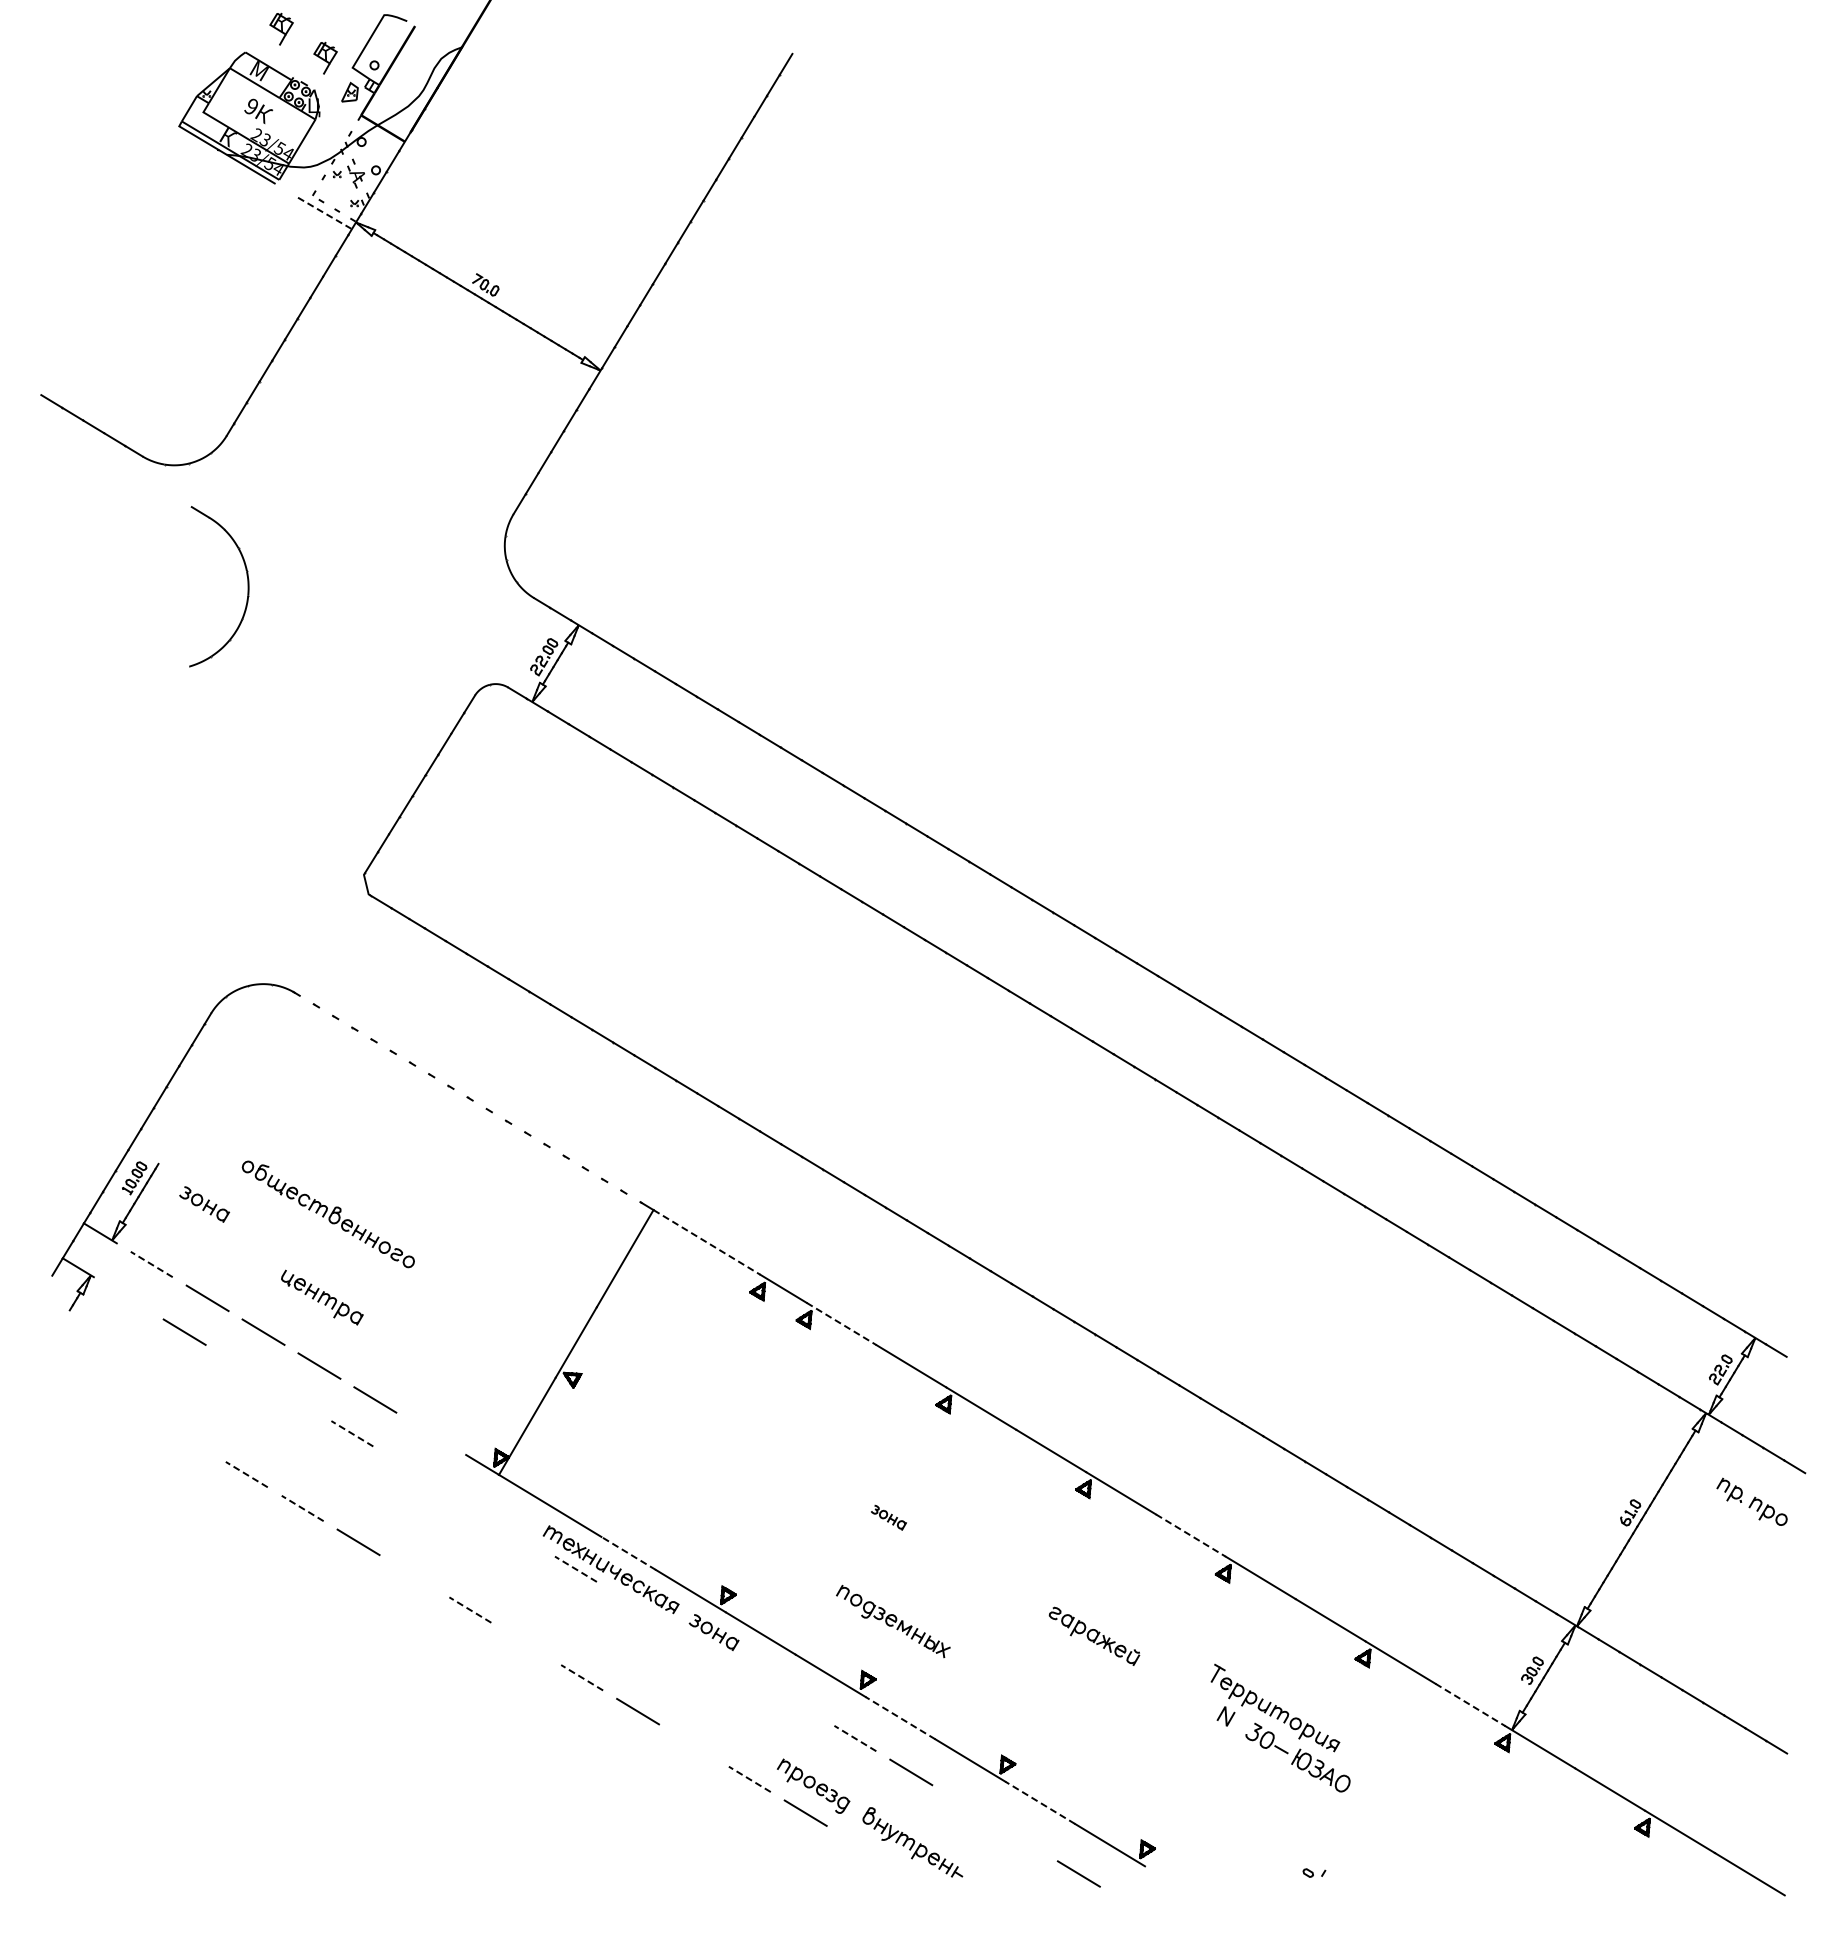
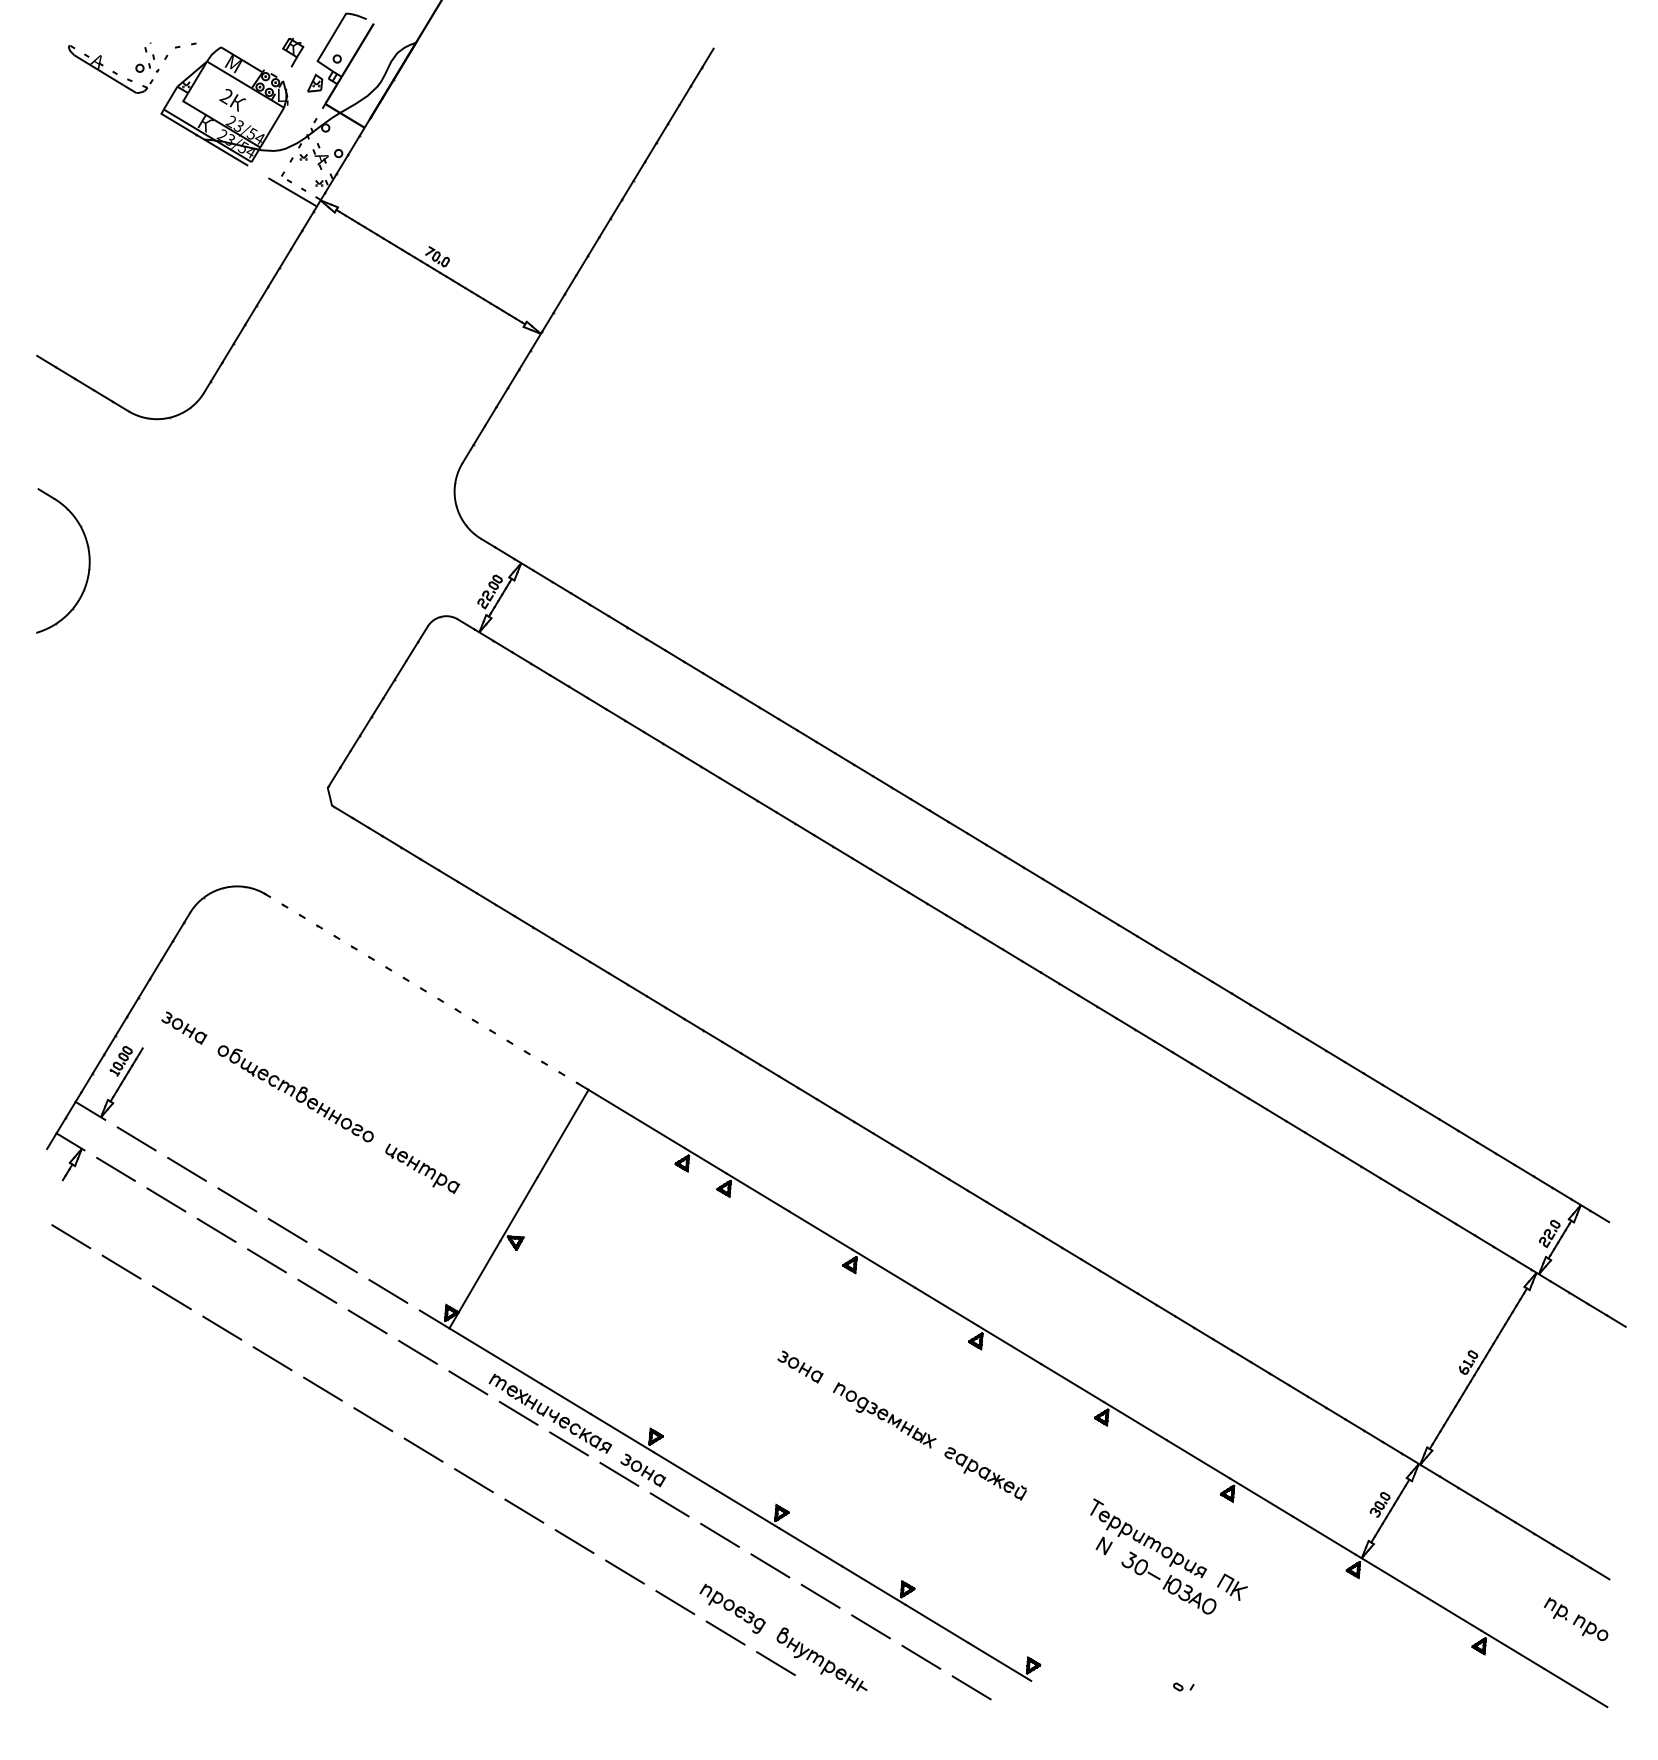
part: (281, 28) -> (253, 25), removed
part: (146, 75) -> (131, 68), added
text: (250, 107) -> (225, 96), 9 -> 2
line: (324, 213) -> (292, 192), dashed -> solid
part: (247, 586) -> (88, 560), moved
part: (204, 1204) -> (184, 1028), moved
line: (707, 1242) -> (637, 1119), dashed -> solid
line: (151, 1264) -> (136, 1138), dashed -> solid
part: (322, 1297) -> (422, 1168), moved
line: (128, 1298) -> (115, 1169), added
line: (841, 1324) -> (757, 1192), dashed -> solid
line: (240, 1365) -> (216, 1229), added
line: (79, 1372) -> (71, 1236), added
line: (296, 1399) -> (267, 1260), added
line: (135, 1406) -> (122, 1266), added
line: (352, 1433) -> (317, 1291), dashed -> solid
line: (431, 1433) -> (388, 1291), added
line: (190, 1440) -> (171, 1297), added
line: (408, 1467) -> (367, 1321), added
line: (246, 1474) -> (221, 1328), dashed -> solid
line: (464, 1501) -> (418, 1352), added
part: (1751, 1501) -> (1575, 1618), moved
line: (302, 1508) -> (272, 1358), dashed -> solid
part: (888, 1517) -> (800, 1366), size x1.43
line: (519, 1535) -> (467, 1382), added
line: (1190, 1535) -> (1072, 1382), dashed -> solid
line: (628, 1553) -> (566, 1399), dashed -> solid
line: (575, 1568) -> (518, 1412), dashed -> solid
line: (414, 1575) -> (373, 1419), added
line: (631, 1602) -> (568, 1443), added
line: (470, 1610) -> (423, 1450), dashed -> solid
part: (893, 1621) -> (884, 1415), moved
line: (687, 1636) -> (619, 1473), added
line: (526, 1643) -> (474, 1480), added
line: (743, 1670) -> (669, 1504), added
line: (582, 1677) -> (524, 1510), dashed -> solid
line: (799, 1704) -> (720, 1535), added
line: (1470, 1704) -> (1324, 1535), dashed -> solid
line: (900, 1718) -> (810, 1547), dashed -> solid
line: (855, 1738) -> (770, 1565), dashed -> solid
line: (693, 1745) -> (624, 1572), added
part: (1368, 1762) -> (1232, 1587), added
line: (749, 1779) -> (674, 1602), dashed -> solid
line: (1040, 1802) -> (937, 1623), dashed -> solid
line: (967, 1805) -> (871, 1626), added
line: (1022, 1839) -> (920, 1656), added
line: (861, 1846) -> (775, 1663), added

